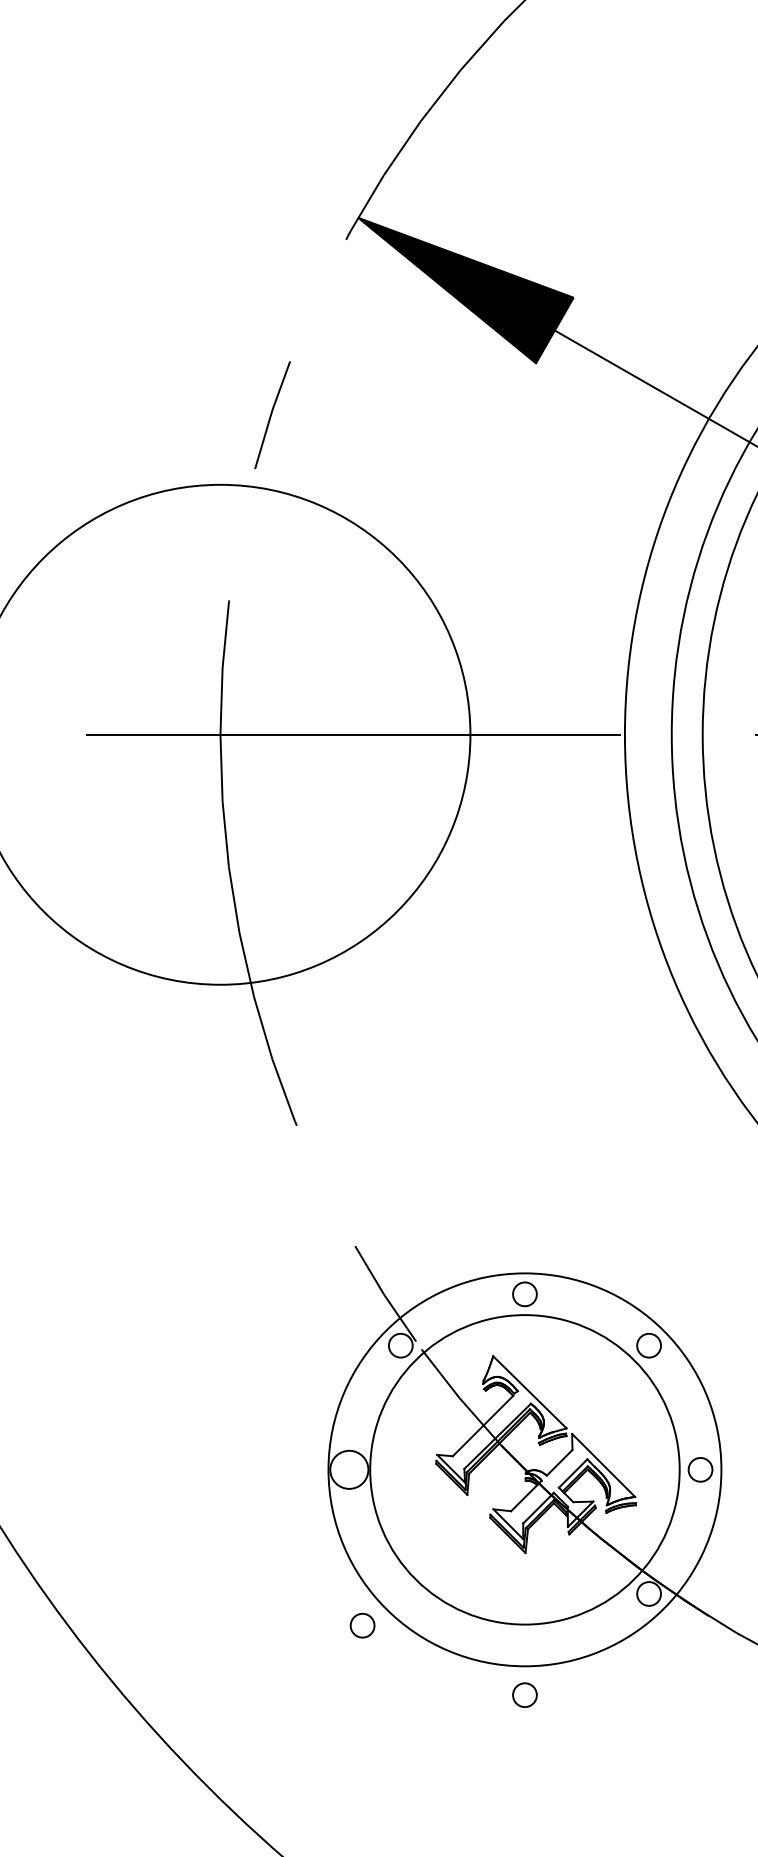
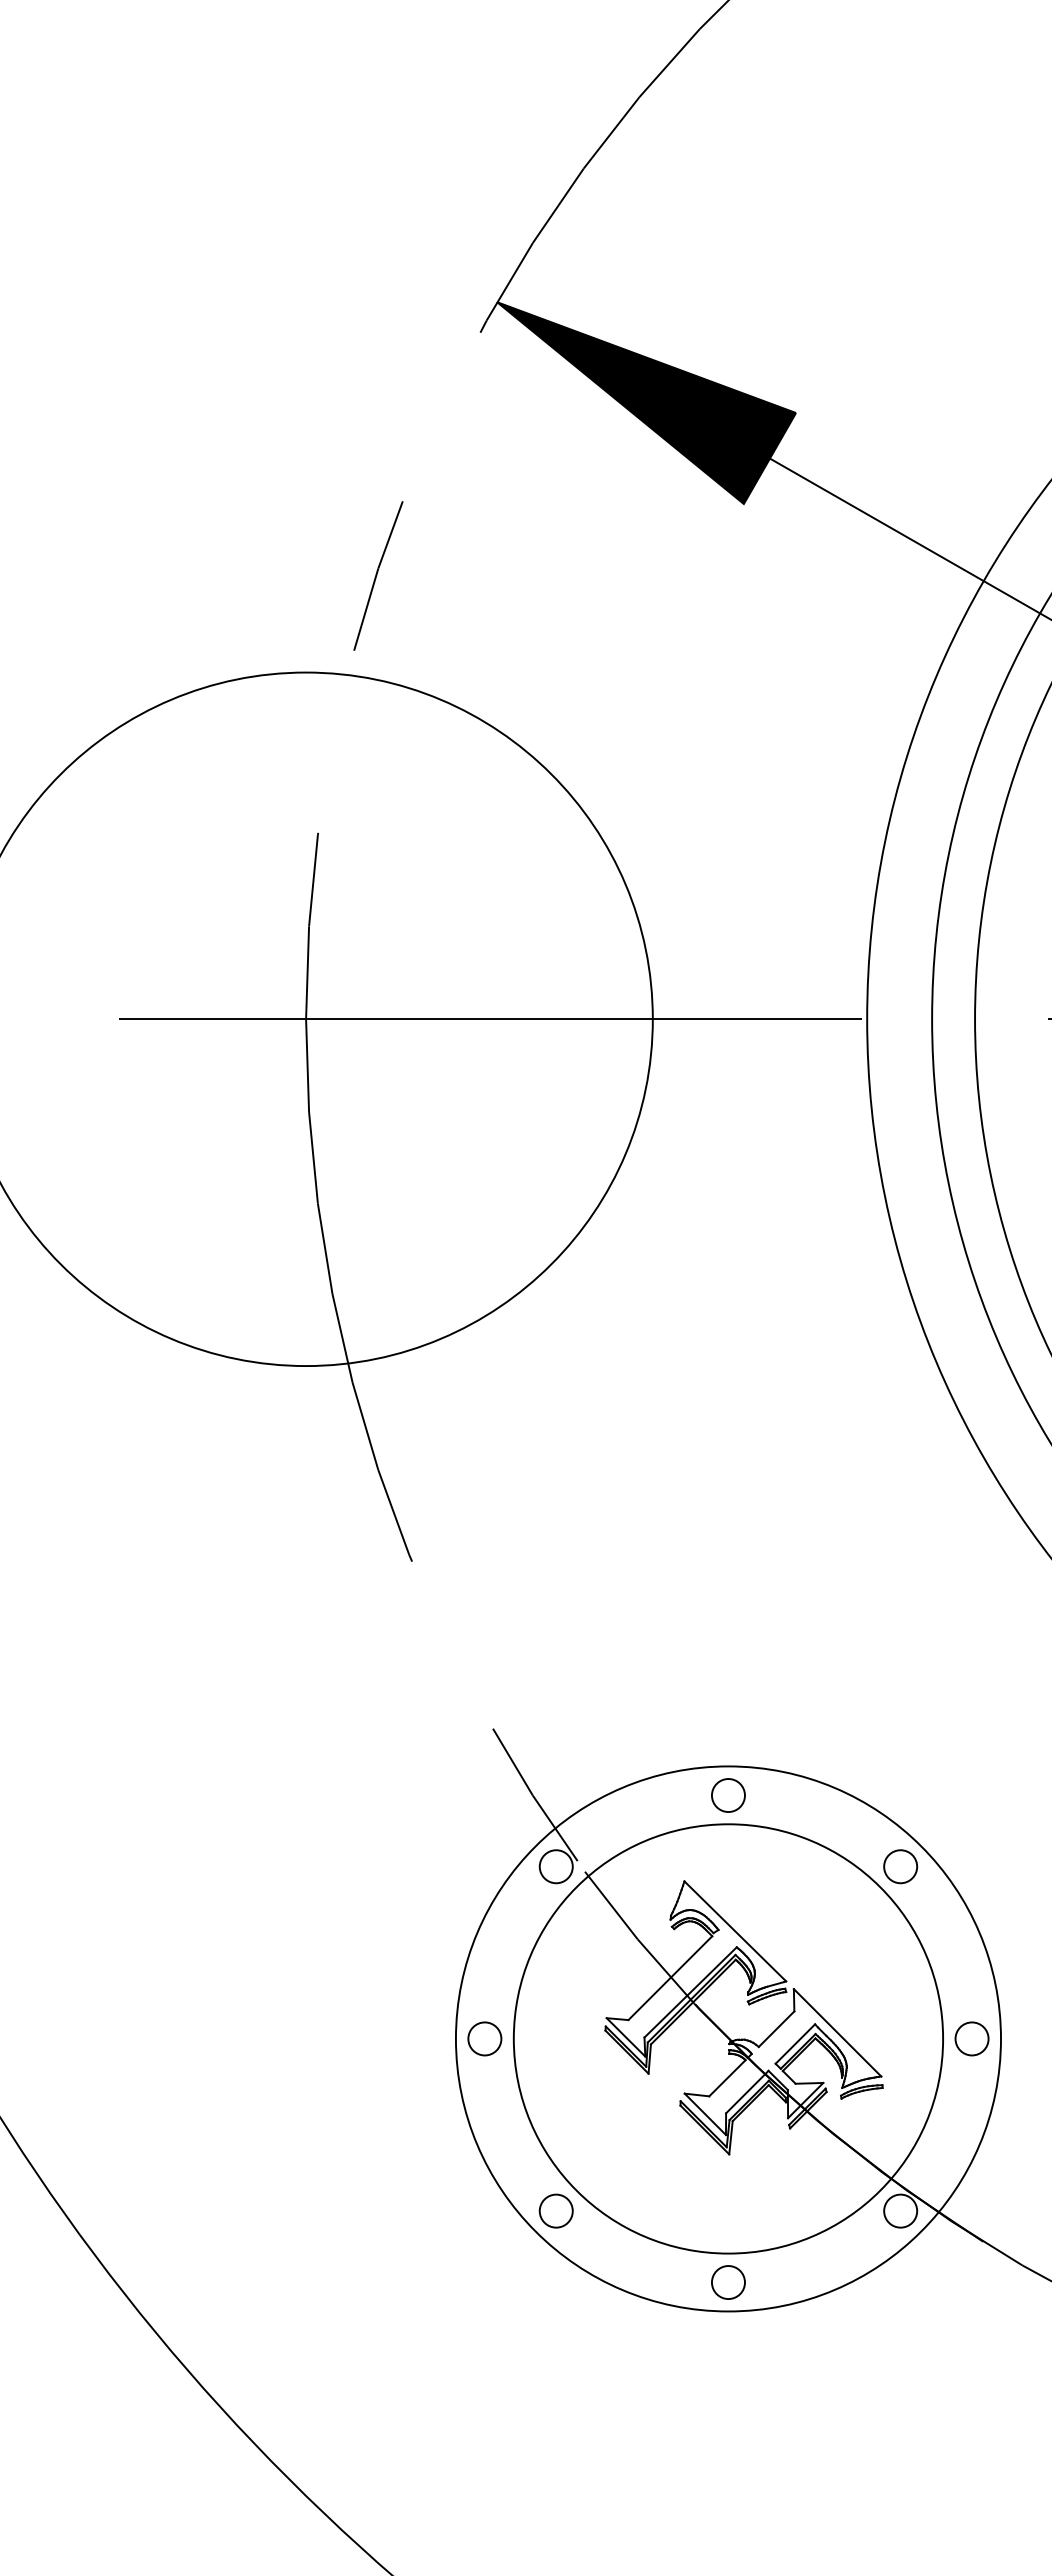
circle: (349, 1469) -> (484, 2038), size x0.62
circle: (362, 1625) -> (555, 2210), moved
circle: (524, 1695) -> (728, 2282), moved

